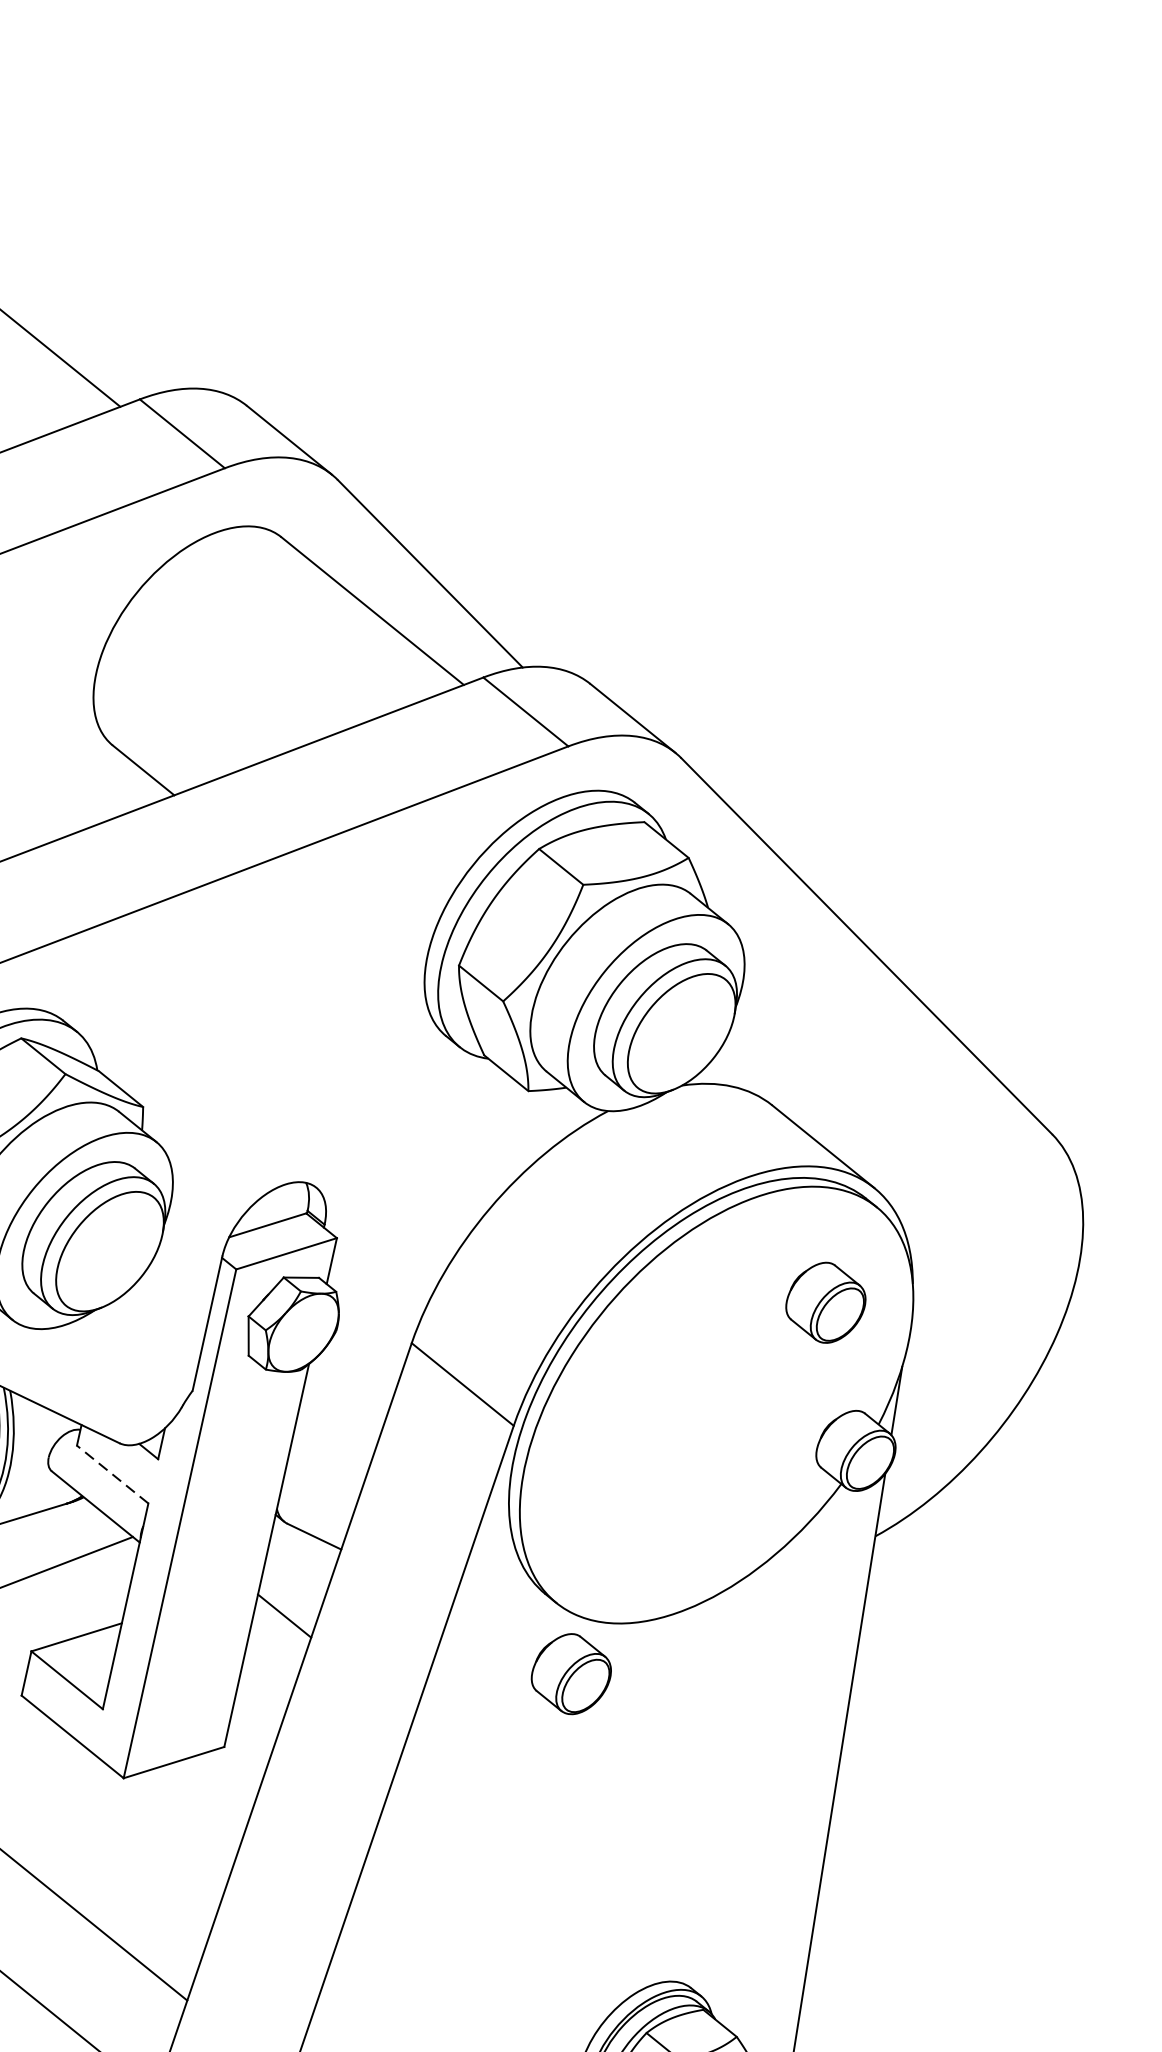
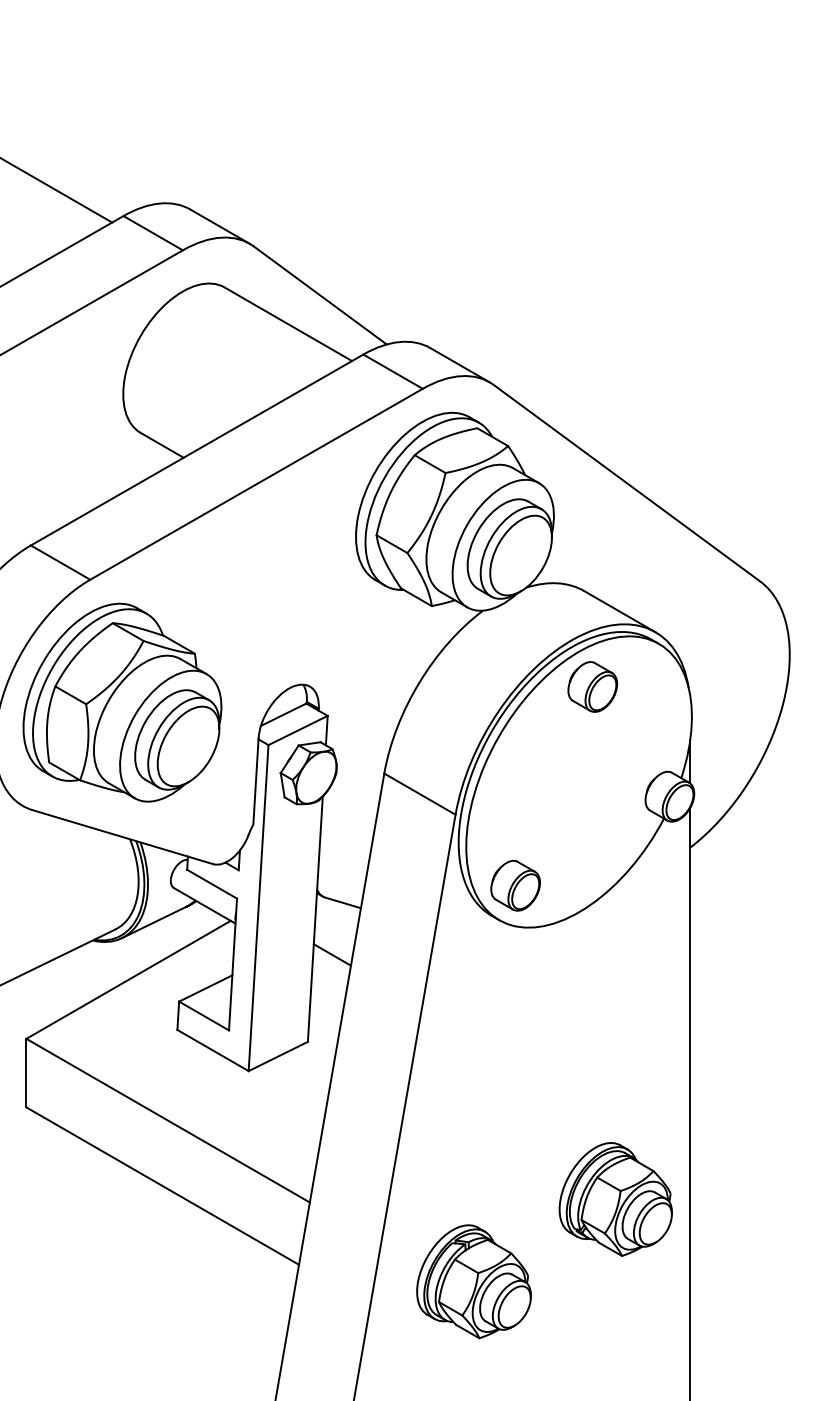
part: (825, 1301) -> (592, 686), moved
line: (113, 1475) -> (212, 884), dashed -> solid
part: (571, 1673) -> (515, 885), moved

